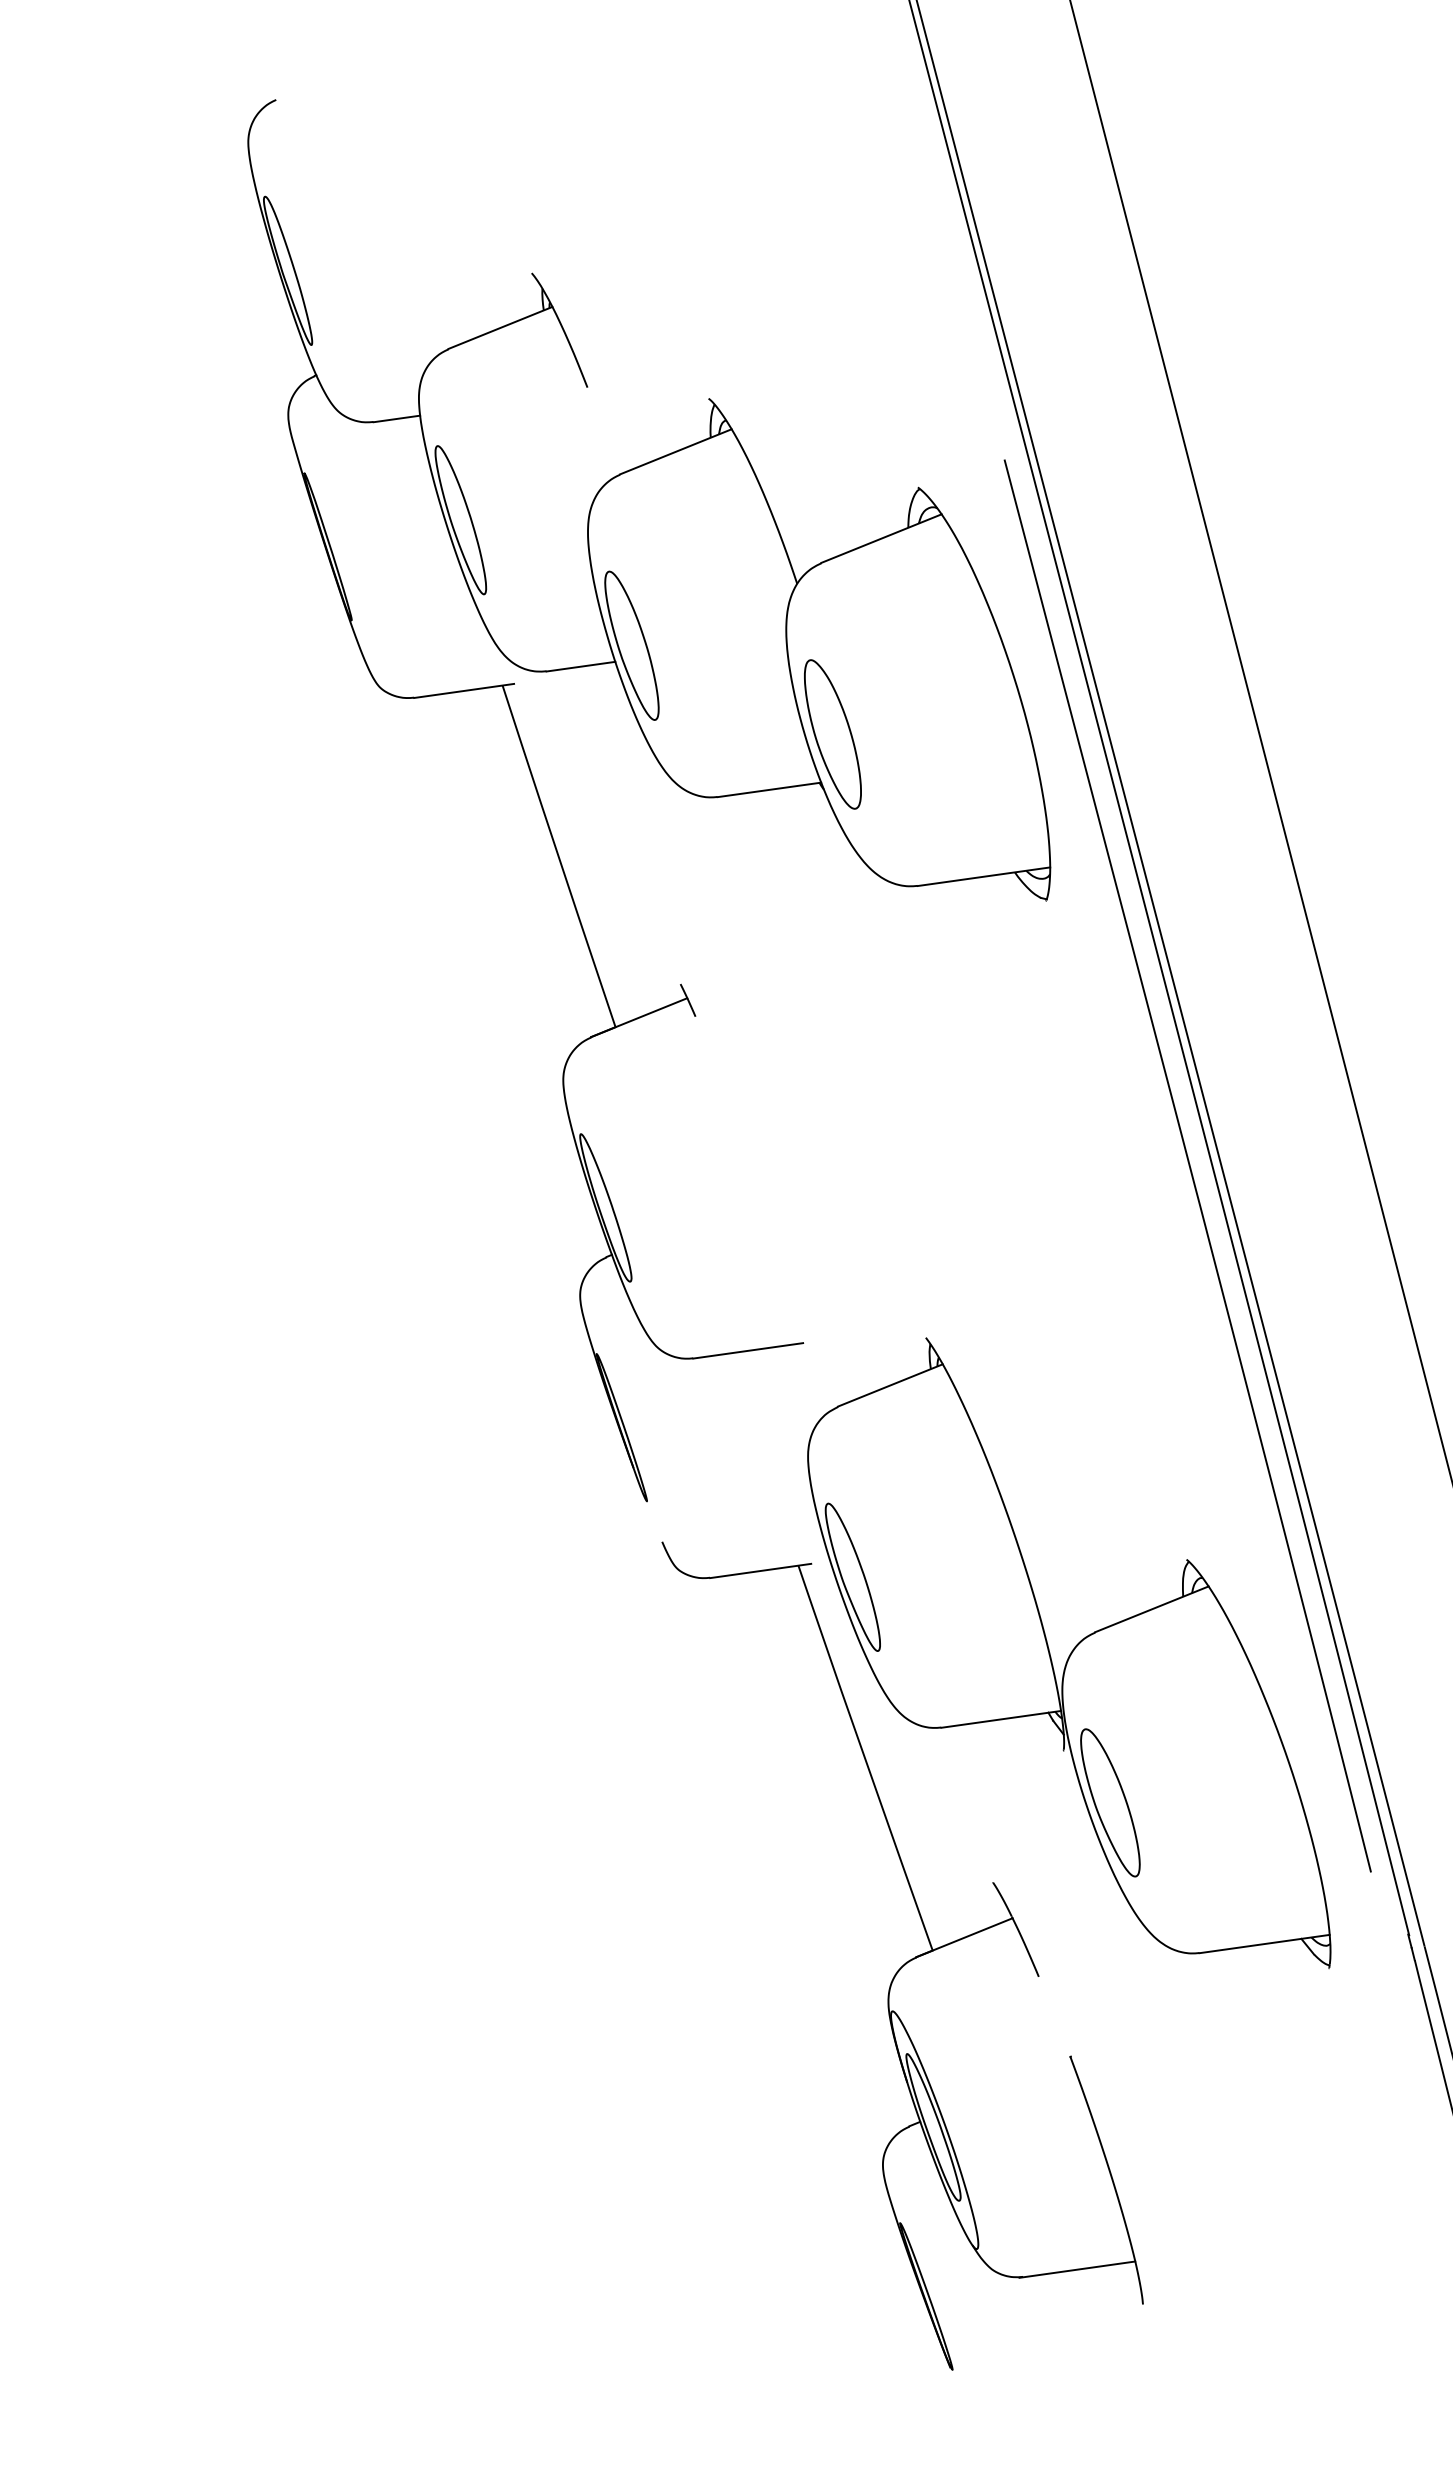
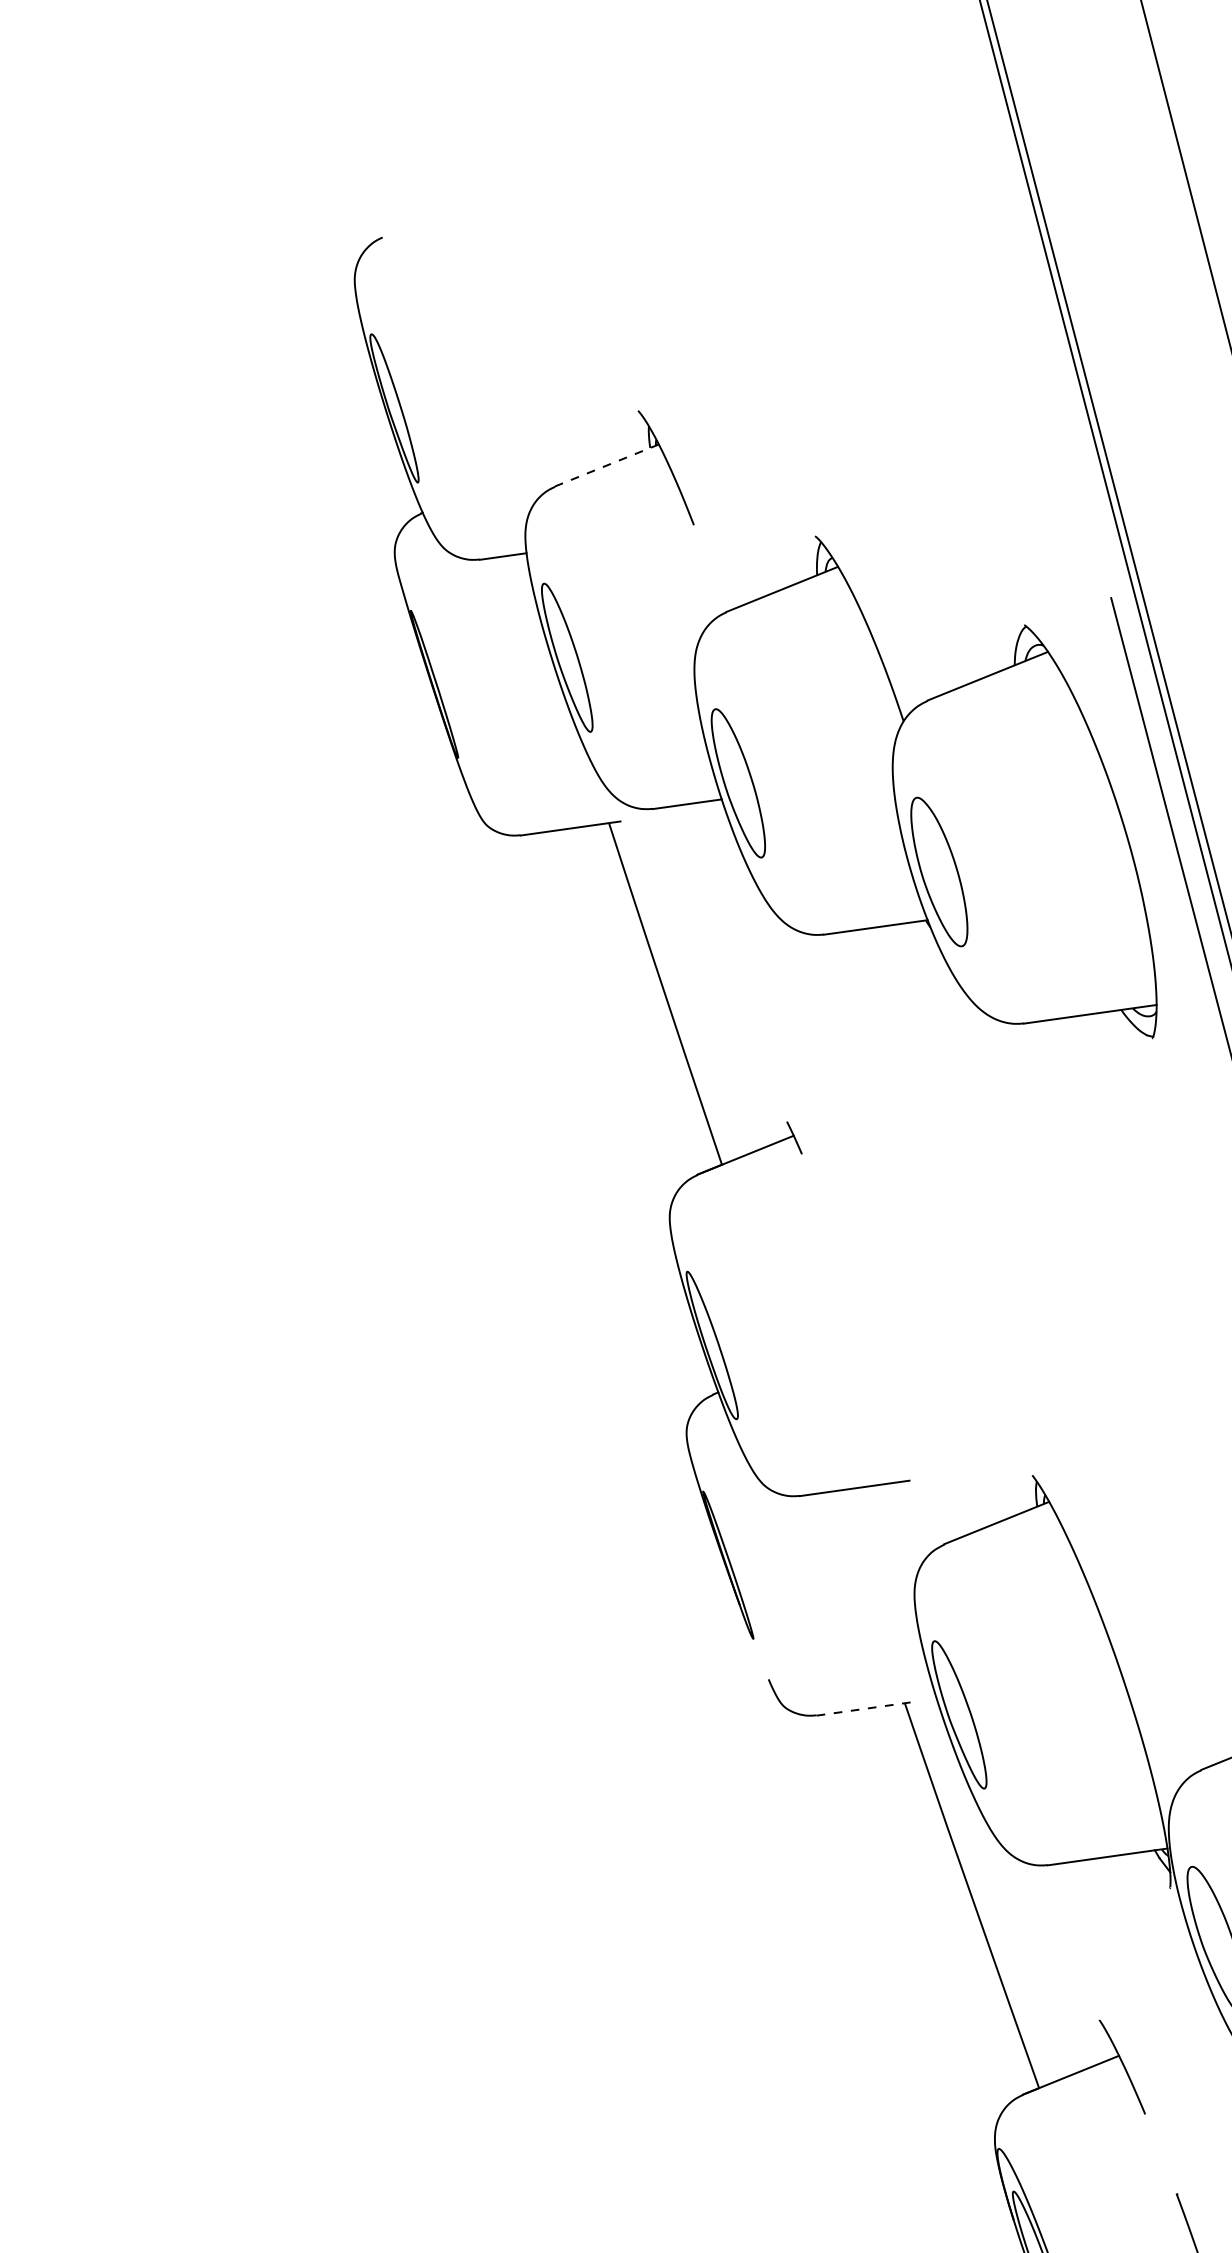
line: (500, 328) -> (606, 466), solid -> dashed
line: (760, 1570) -> (866, 1708), solid -> dashed

